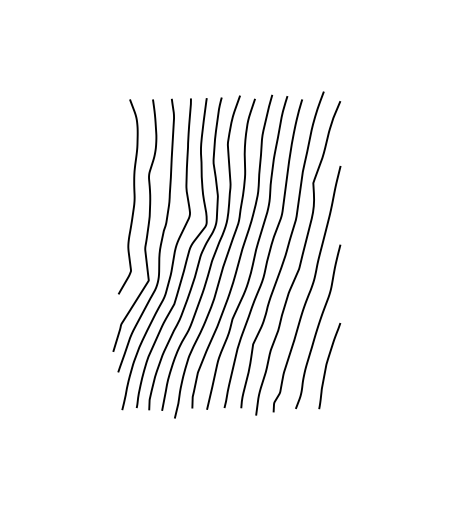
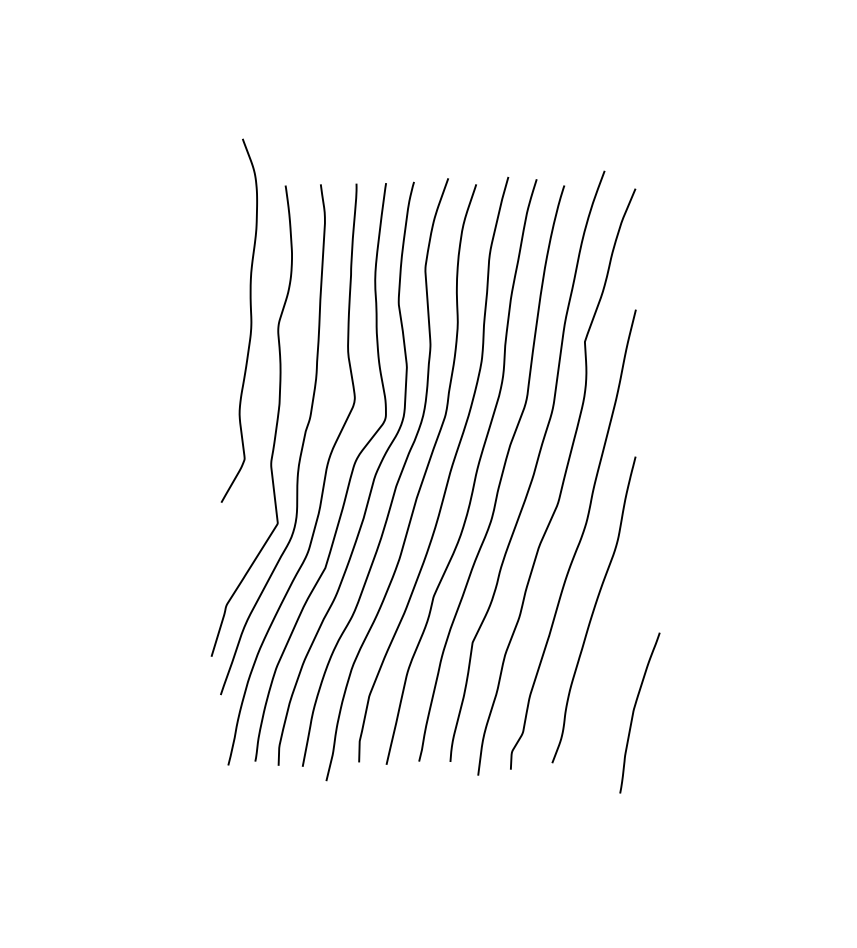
curve: (133, 196) -> (249, 319), moved
curve: (327, 365) -> (635, 712), moved

